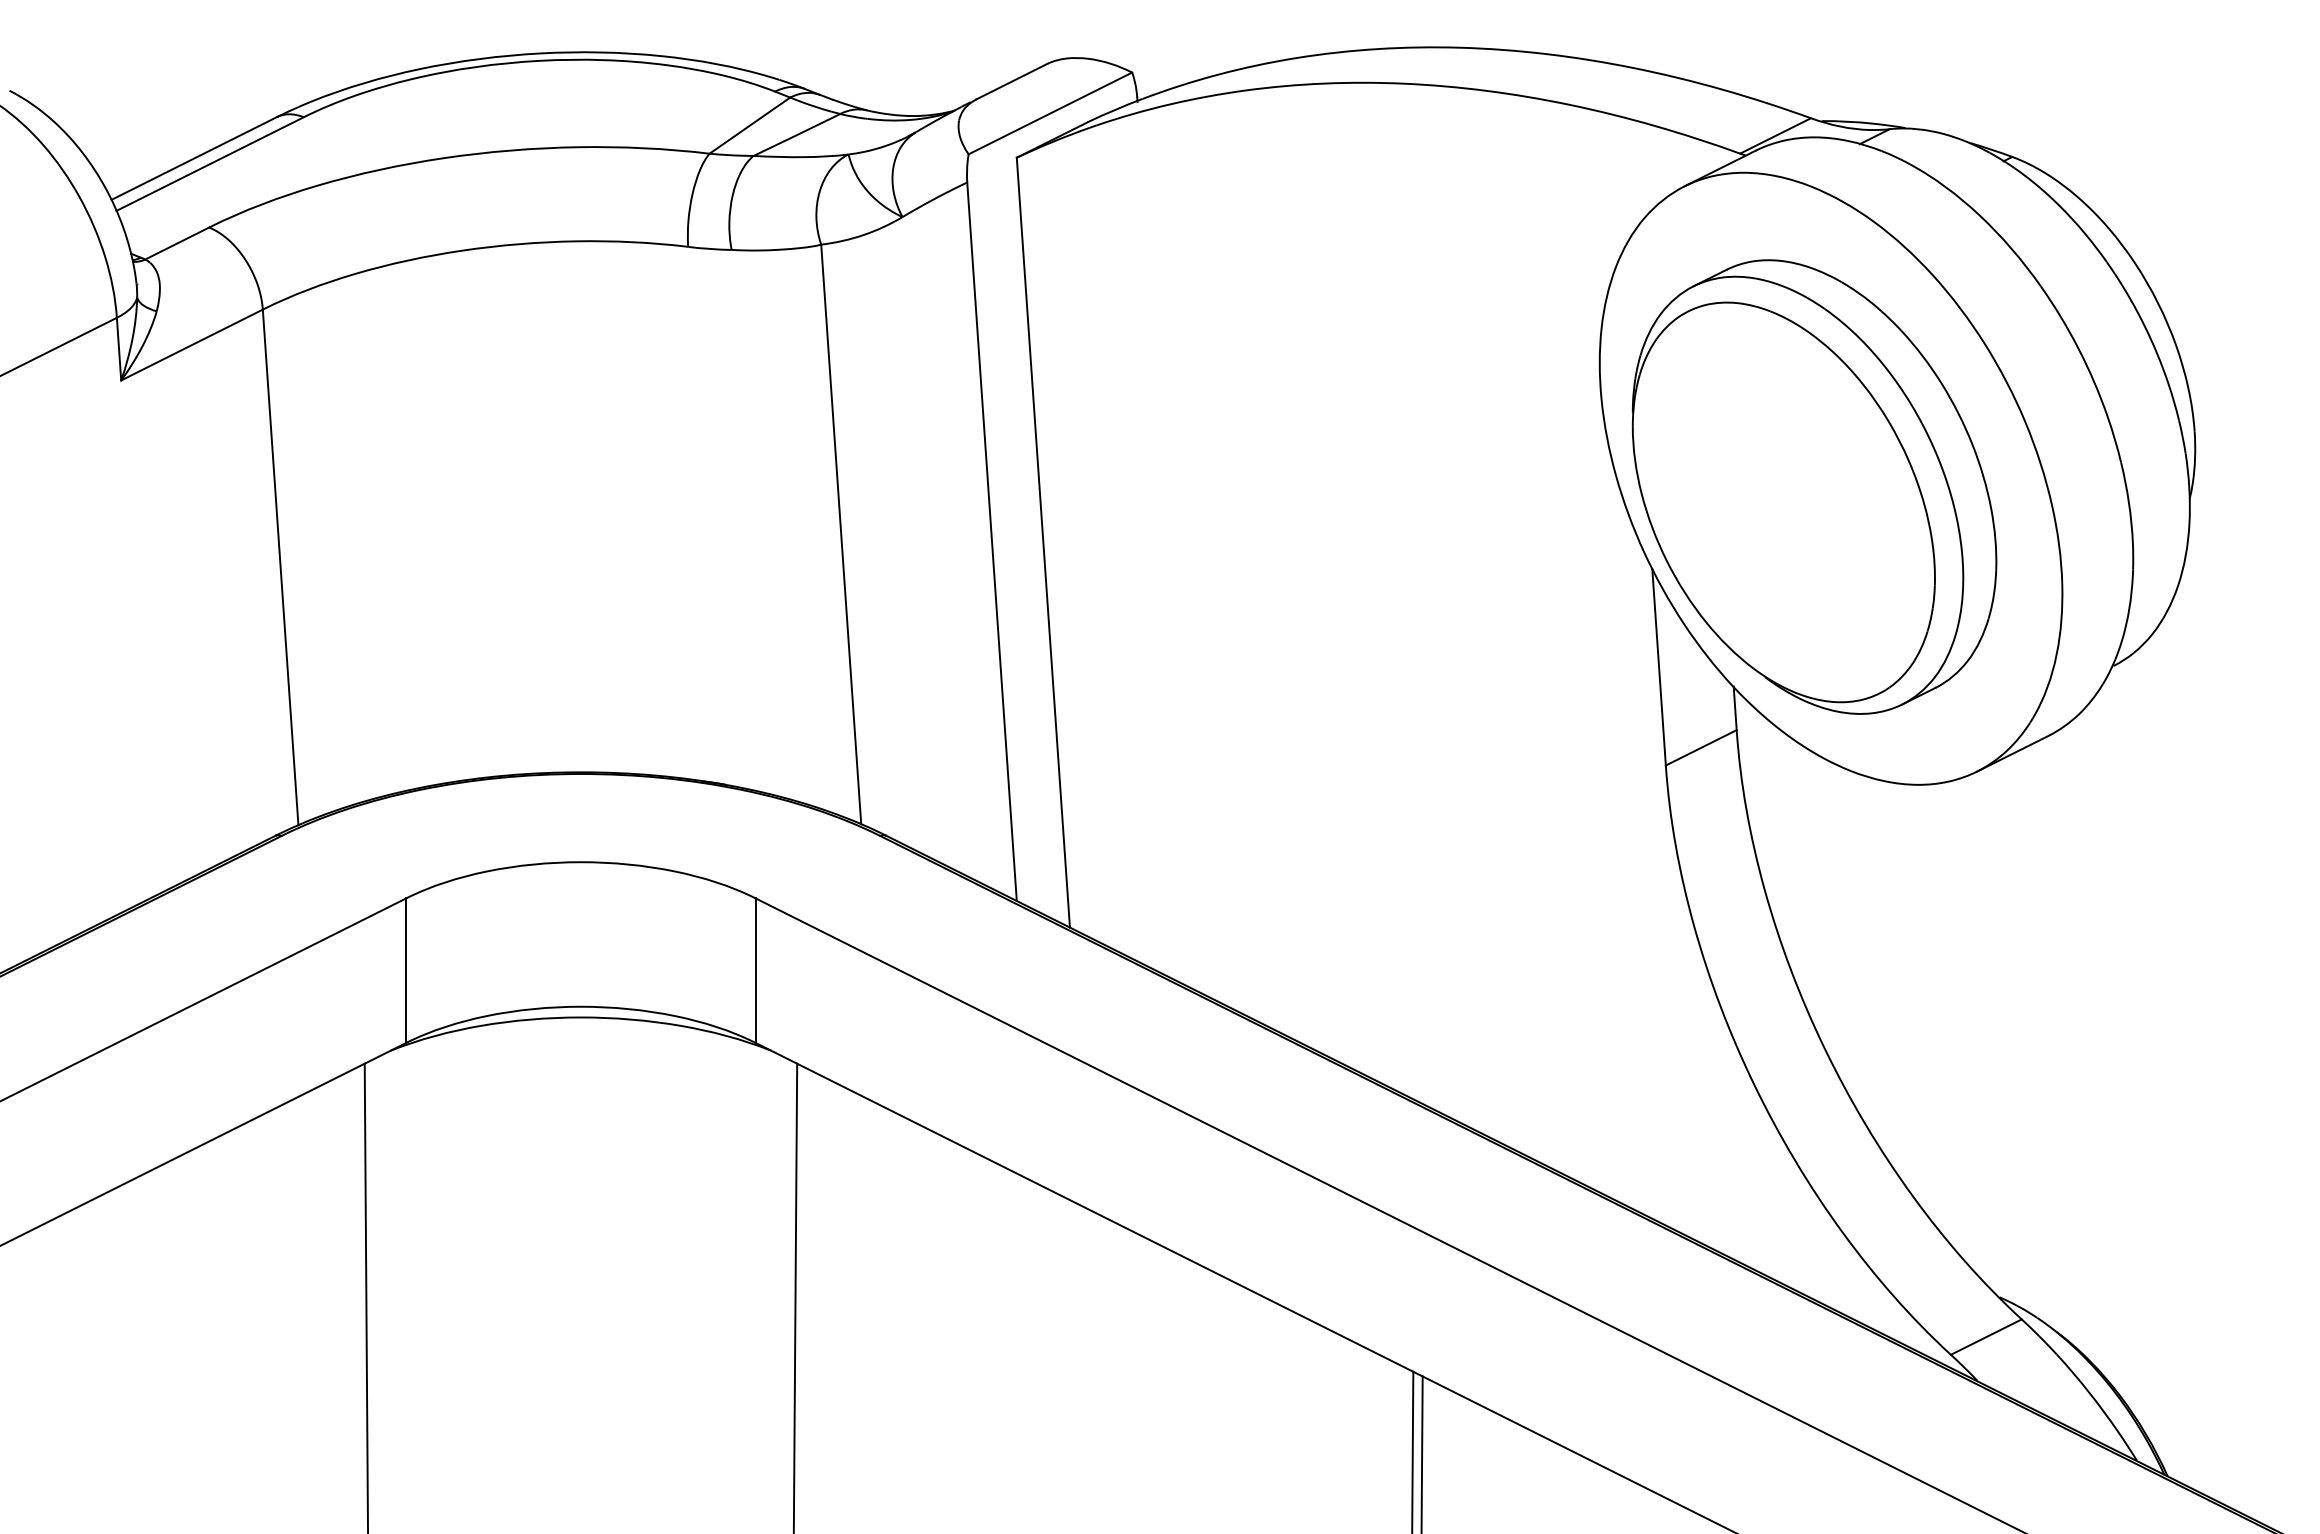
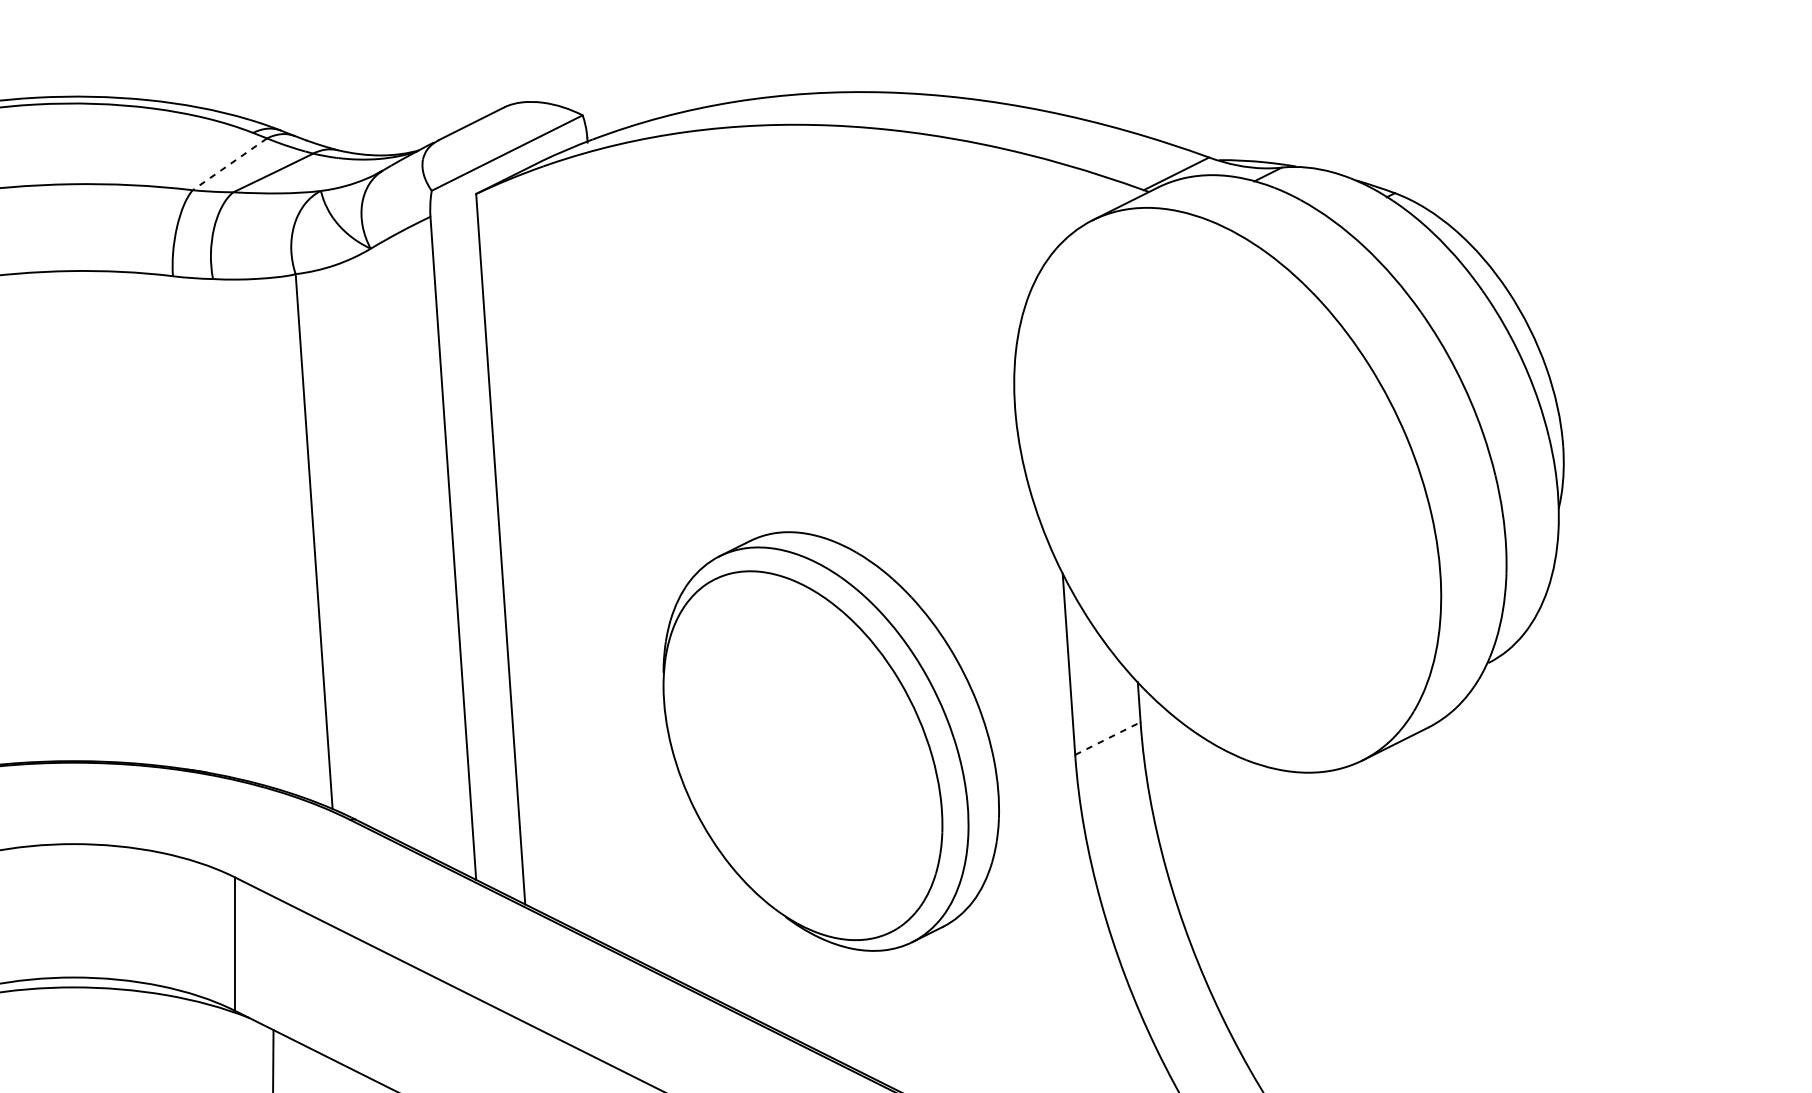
line: (749, 125) -> (229, 164), solid -> dashed
part: (1814, 486) -> (831, 741), moved
line: (1701, 747) -> (1108, 738), solid -> dashed

